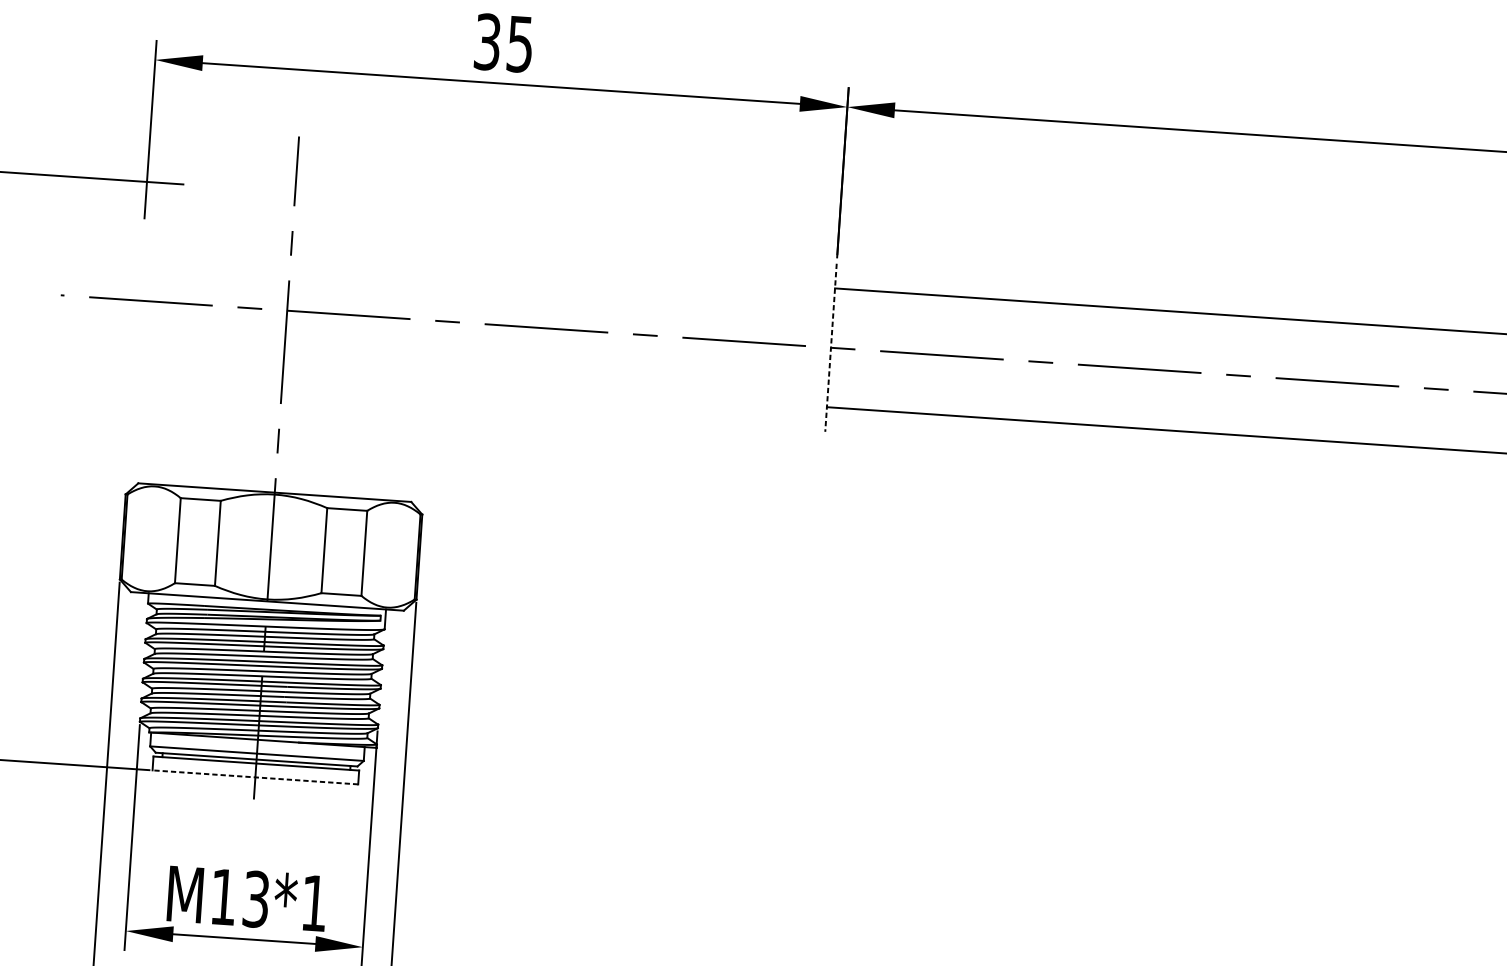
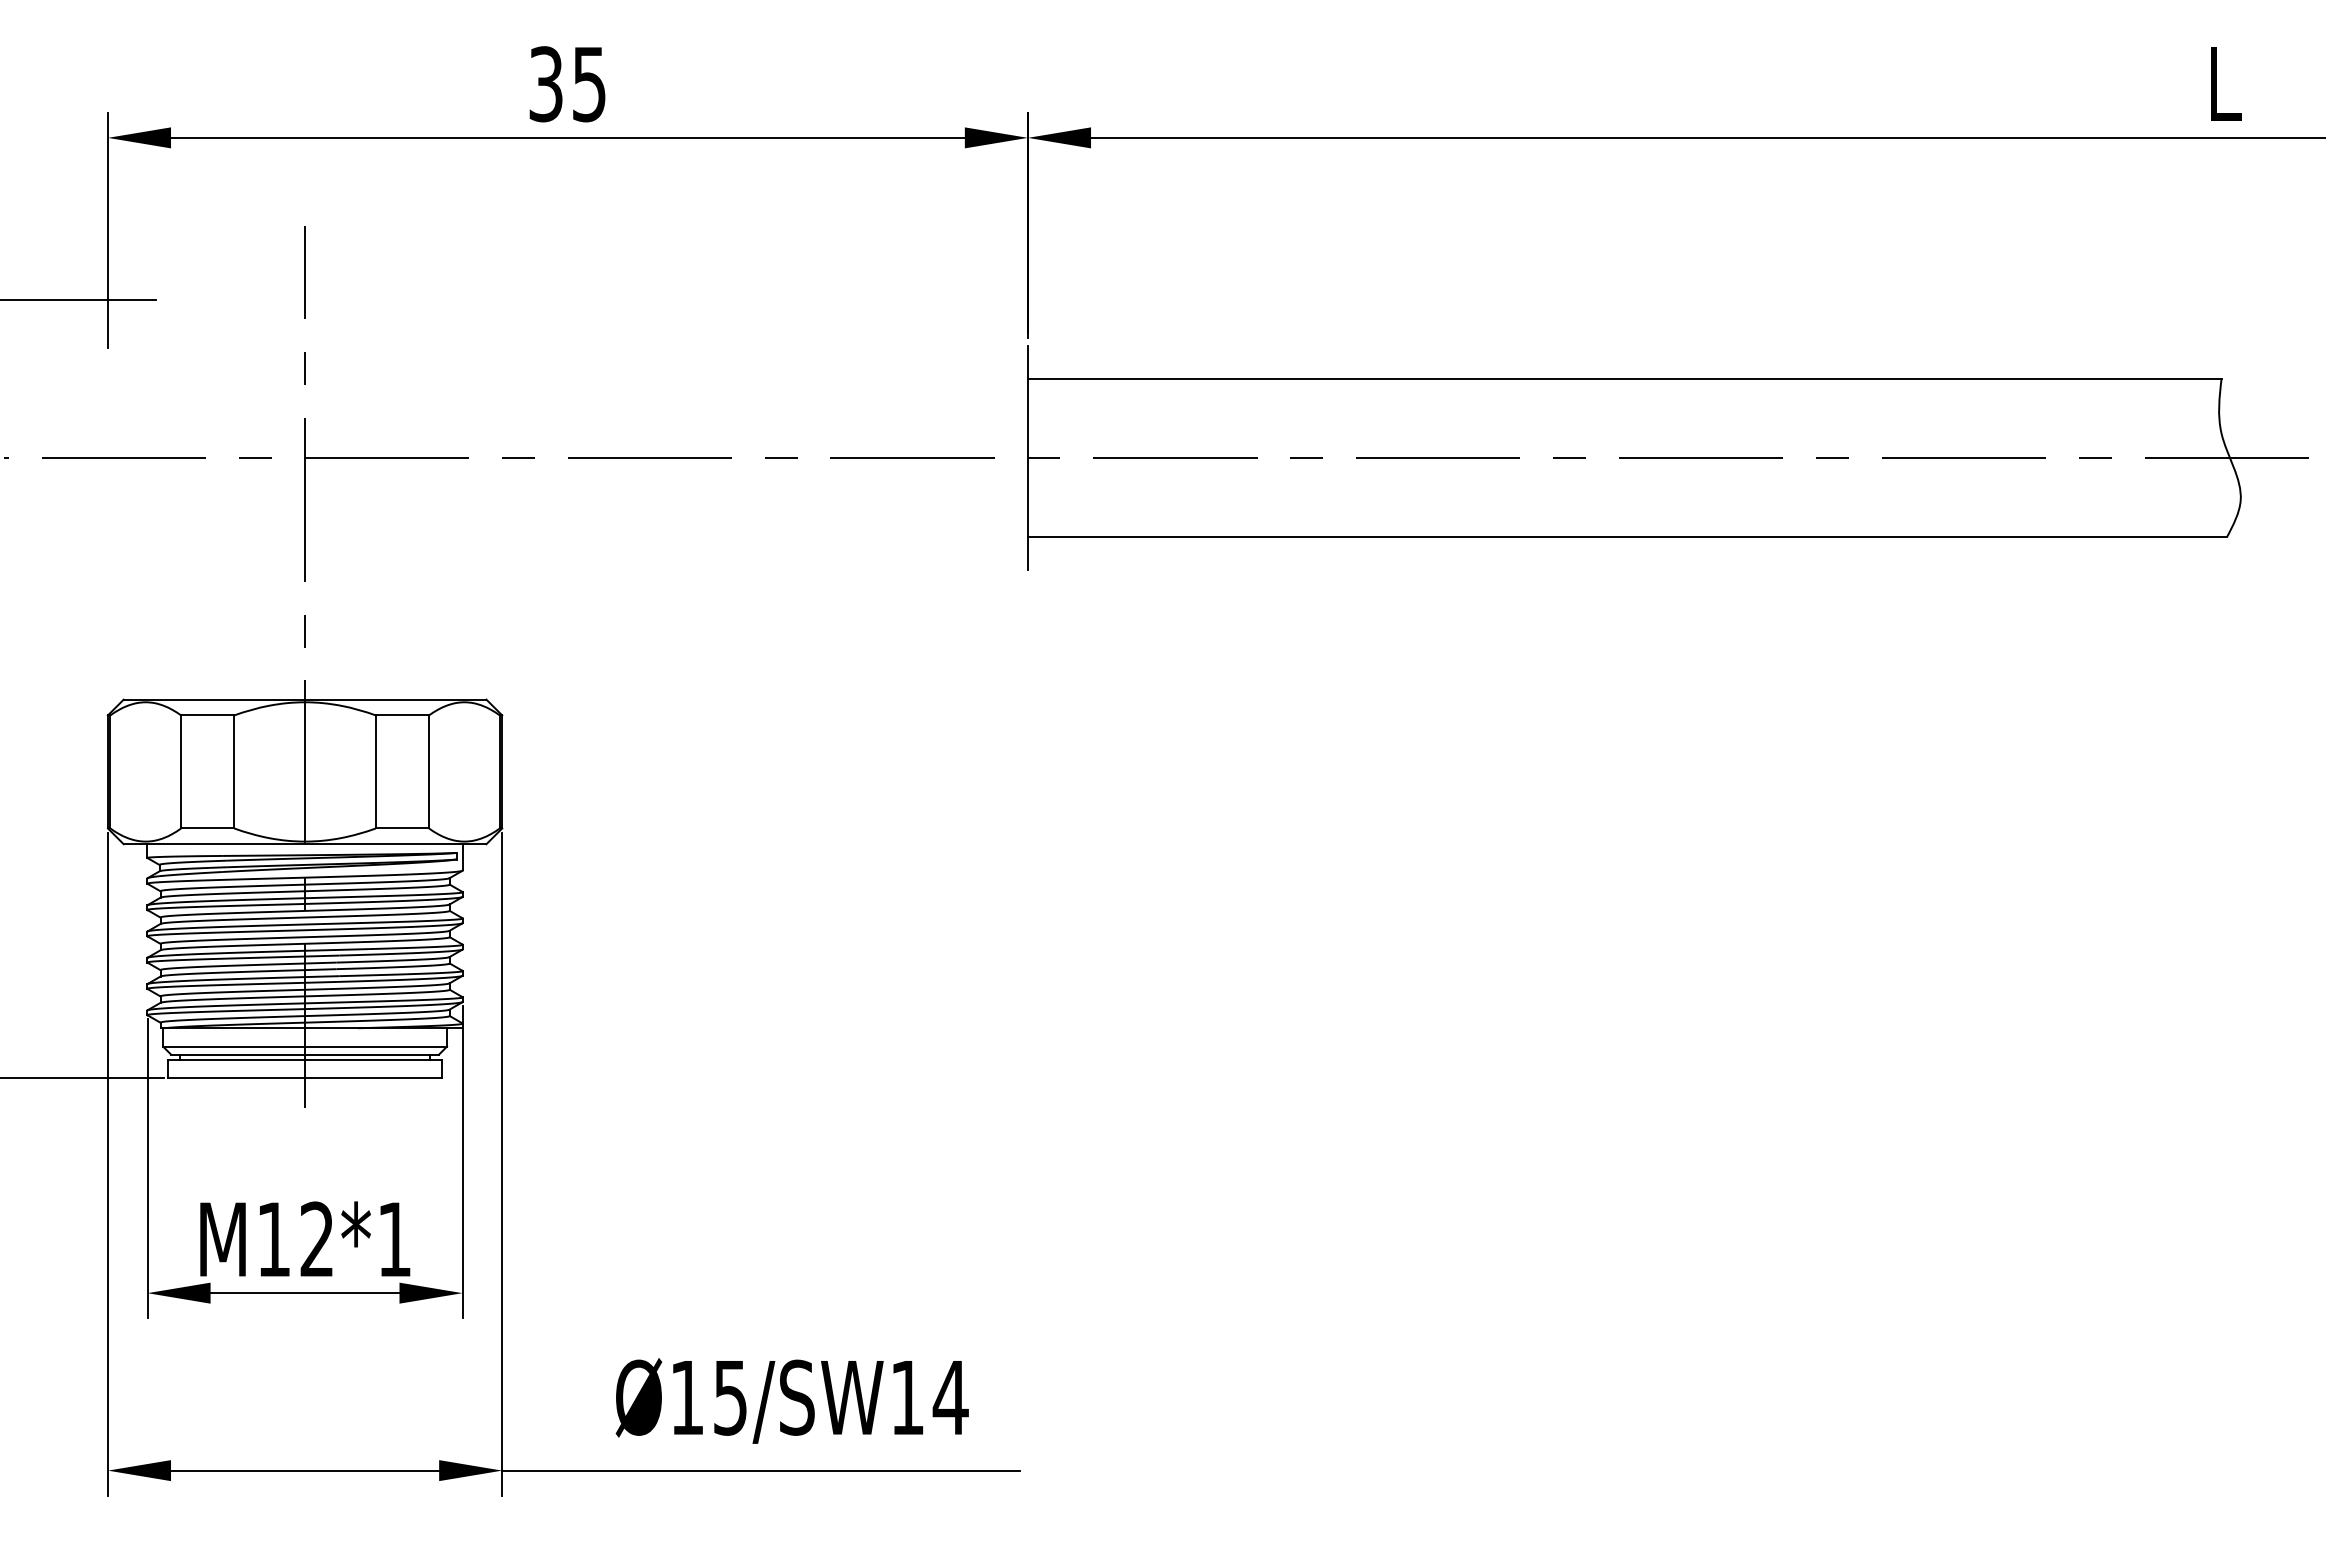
line: (830, 347) -> (1027, 457), dashed -> solid
line: (255, 777) -> (305, 1078), dashed -> solid
text: (255, 899) -> (316, 1239), M13*1 -> M12*1

